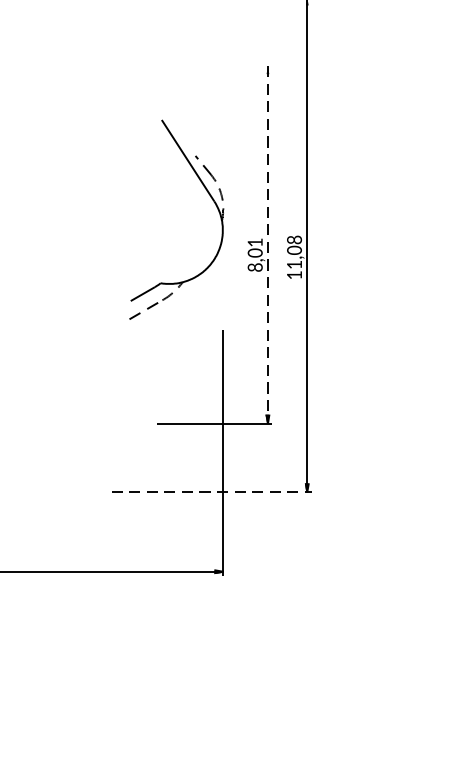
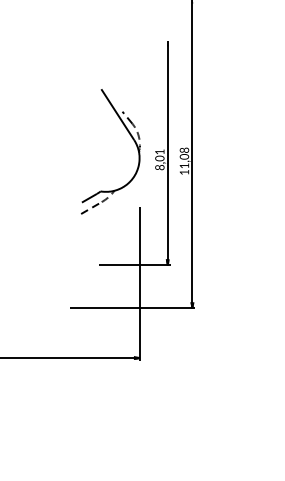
part: (208, 195) -> (130, 136), moved
line: (267, 245) -> (167, 153), dashed -> solid
line: (211, 492) -> (132, 308), dashed -> solid

